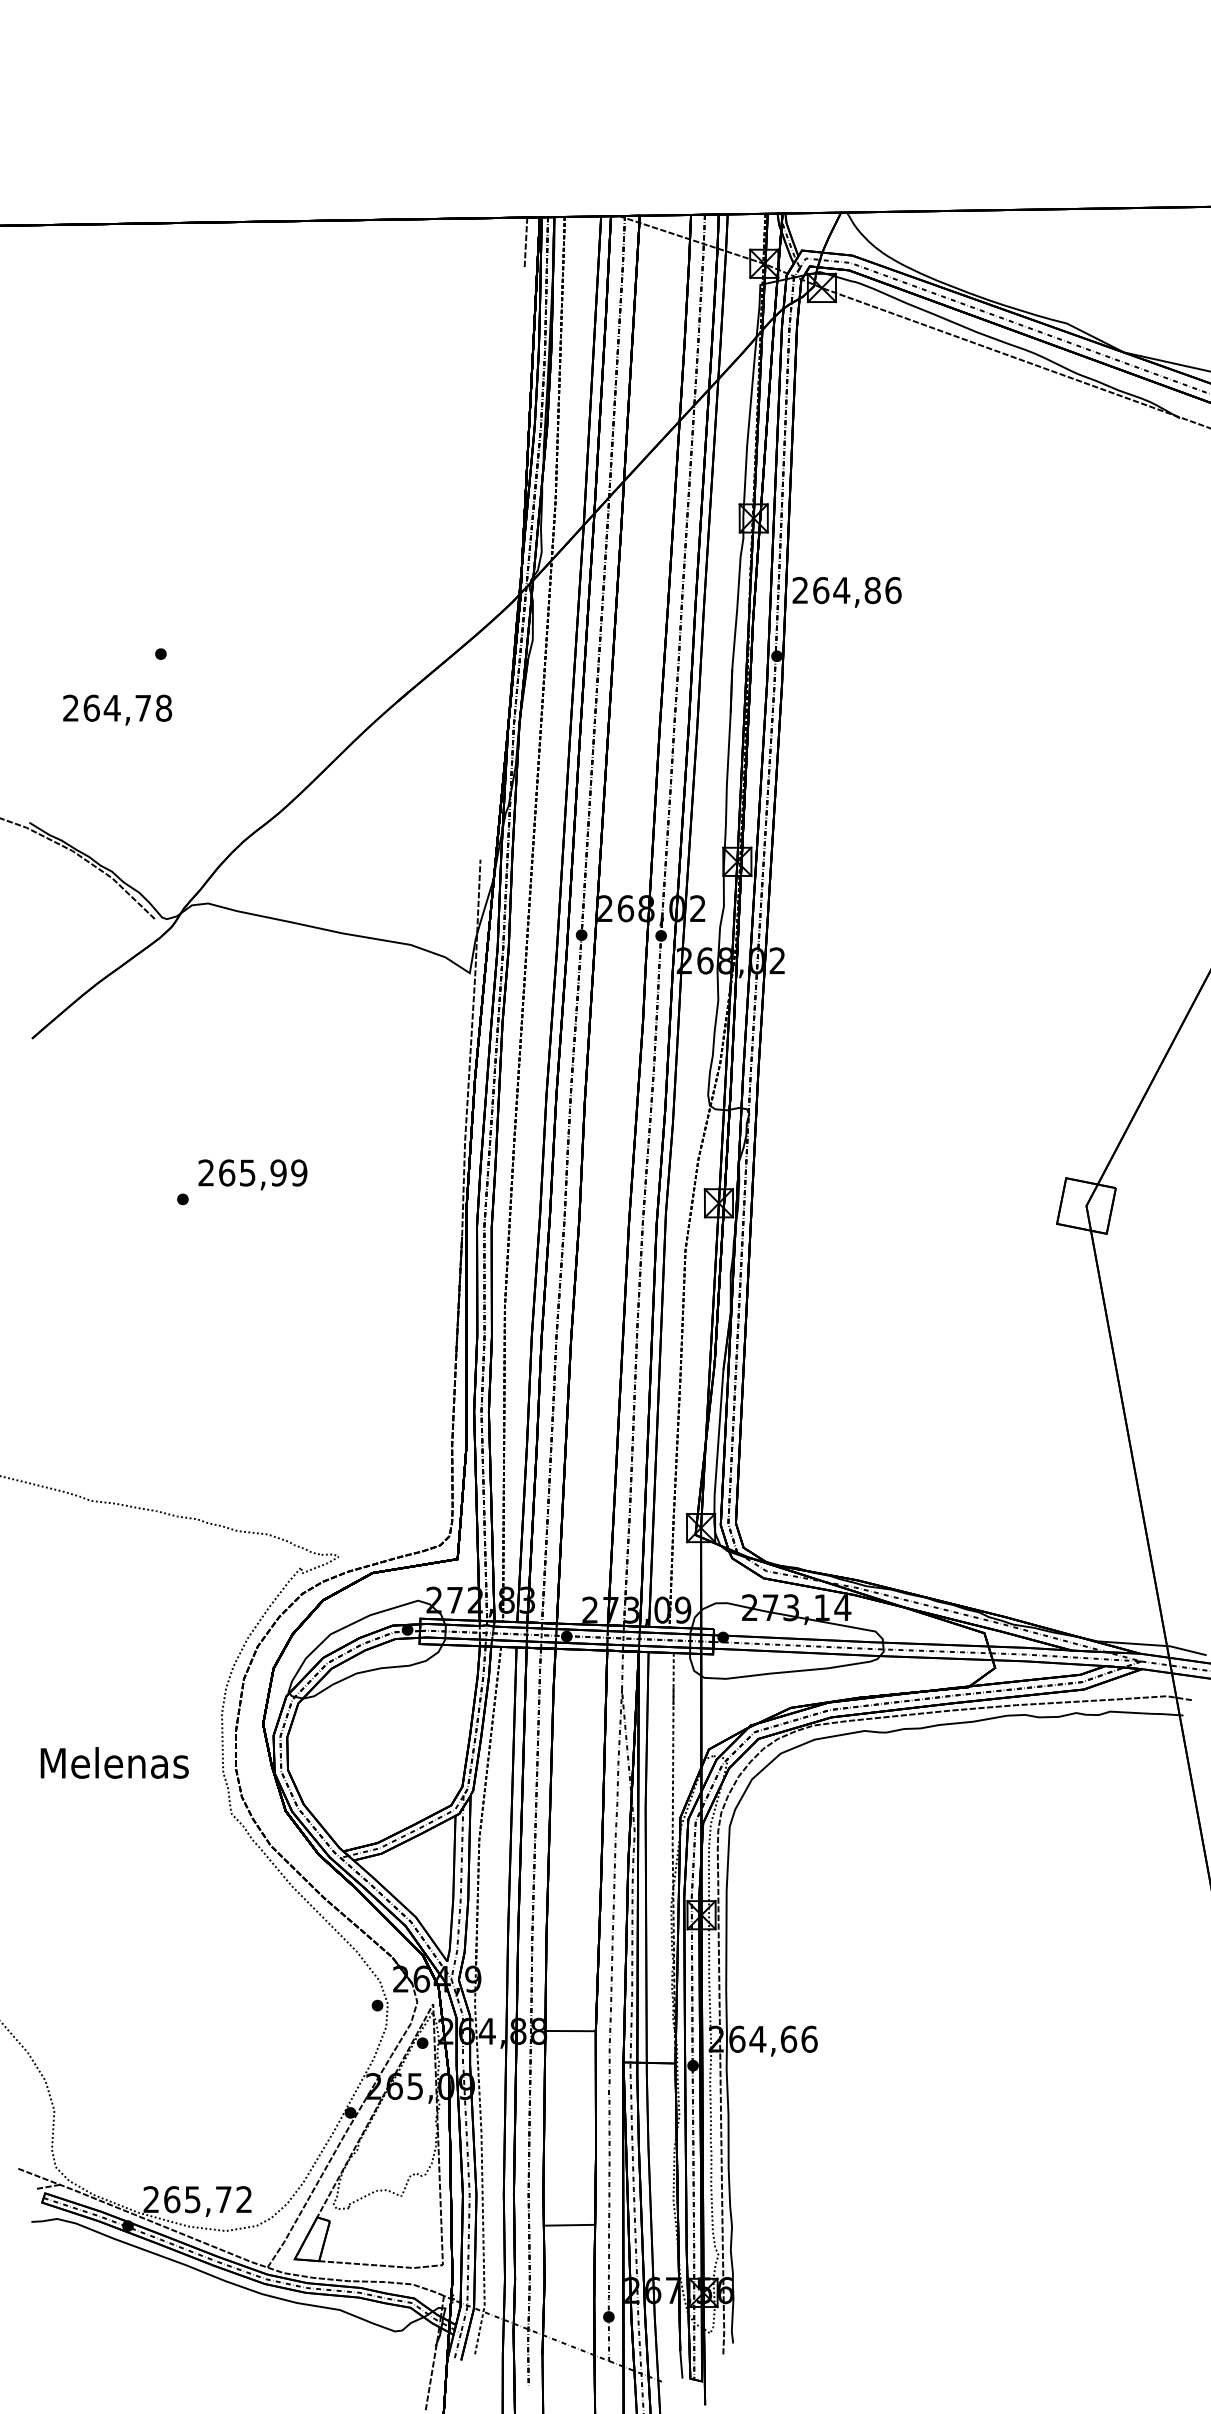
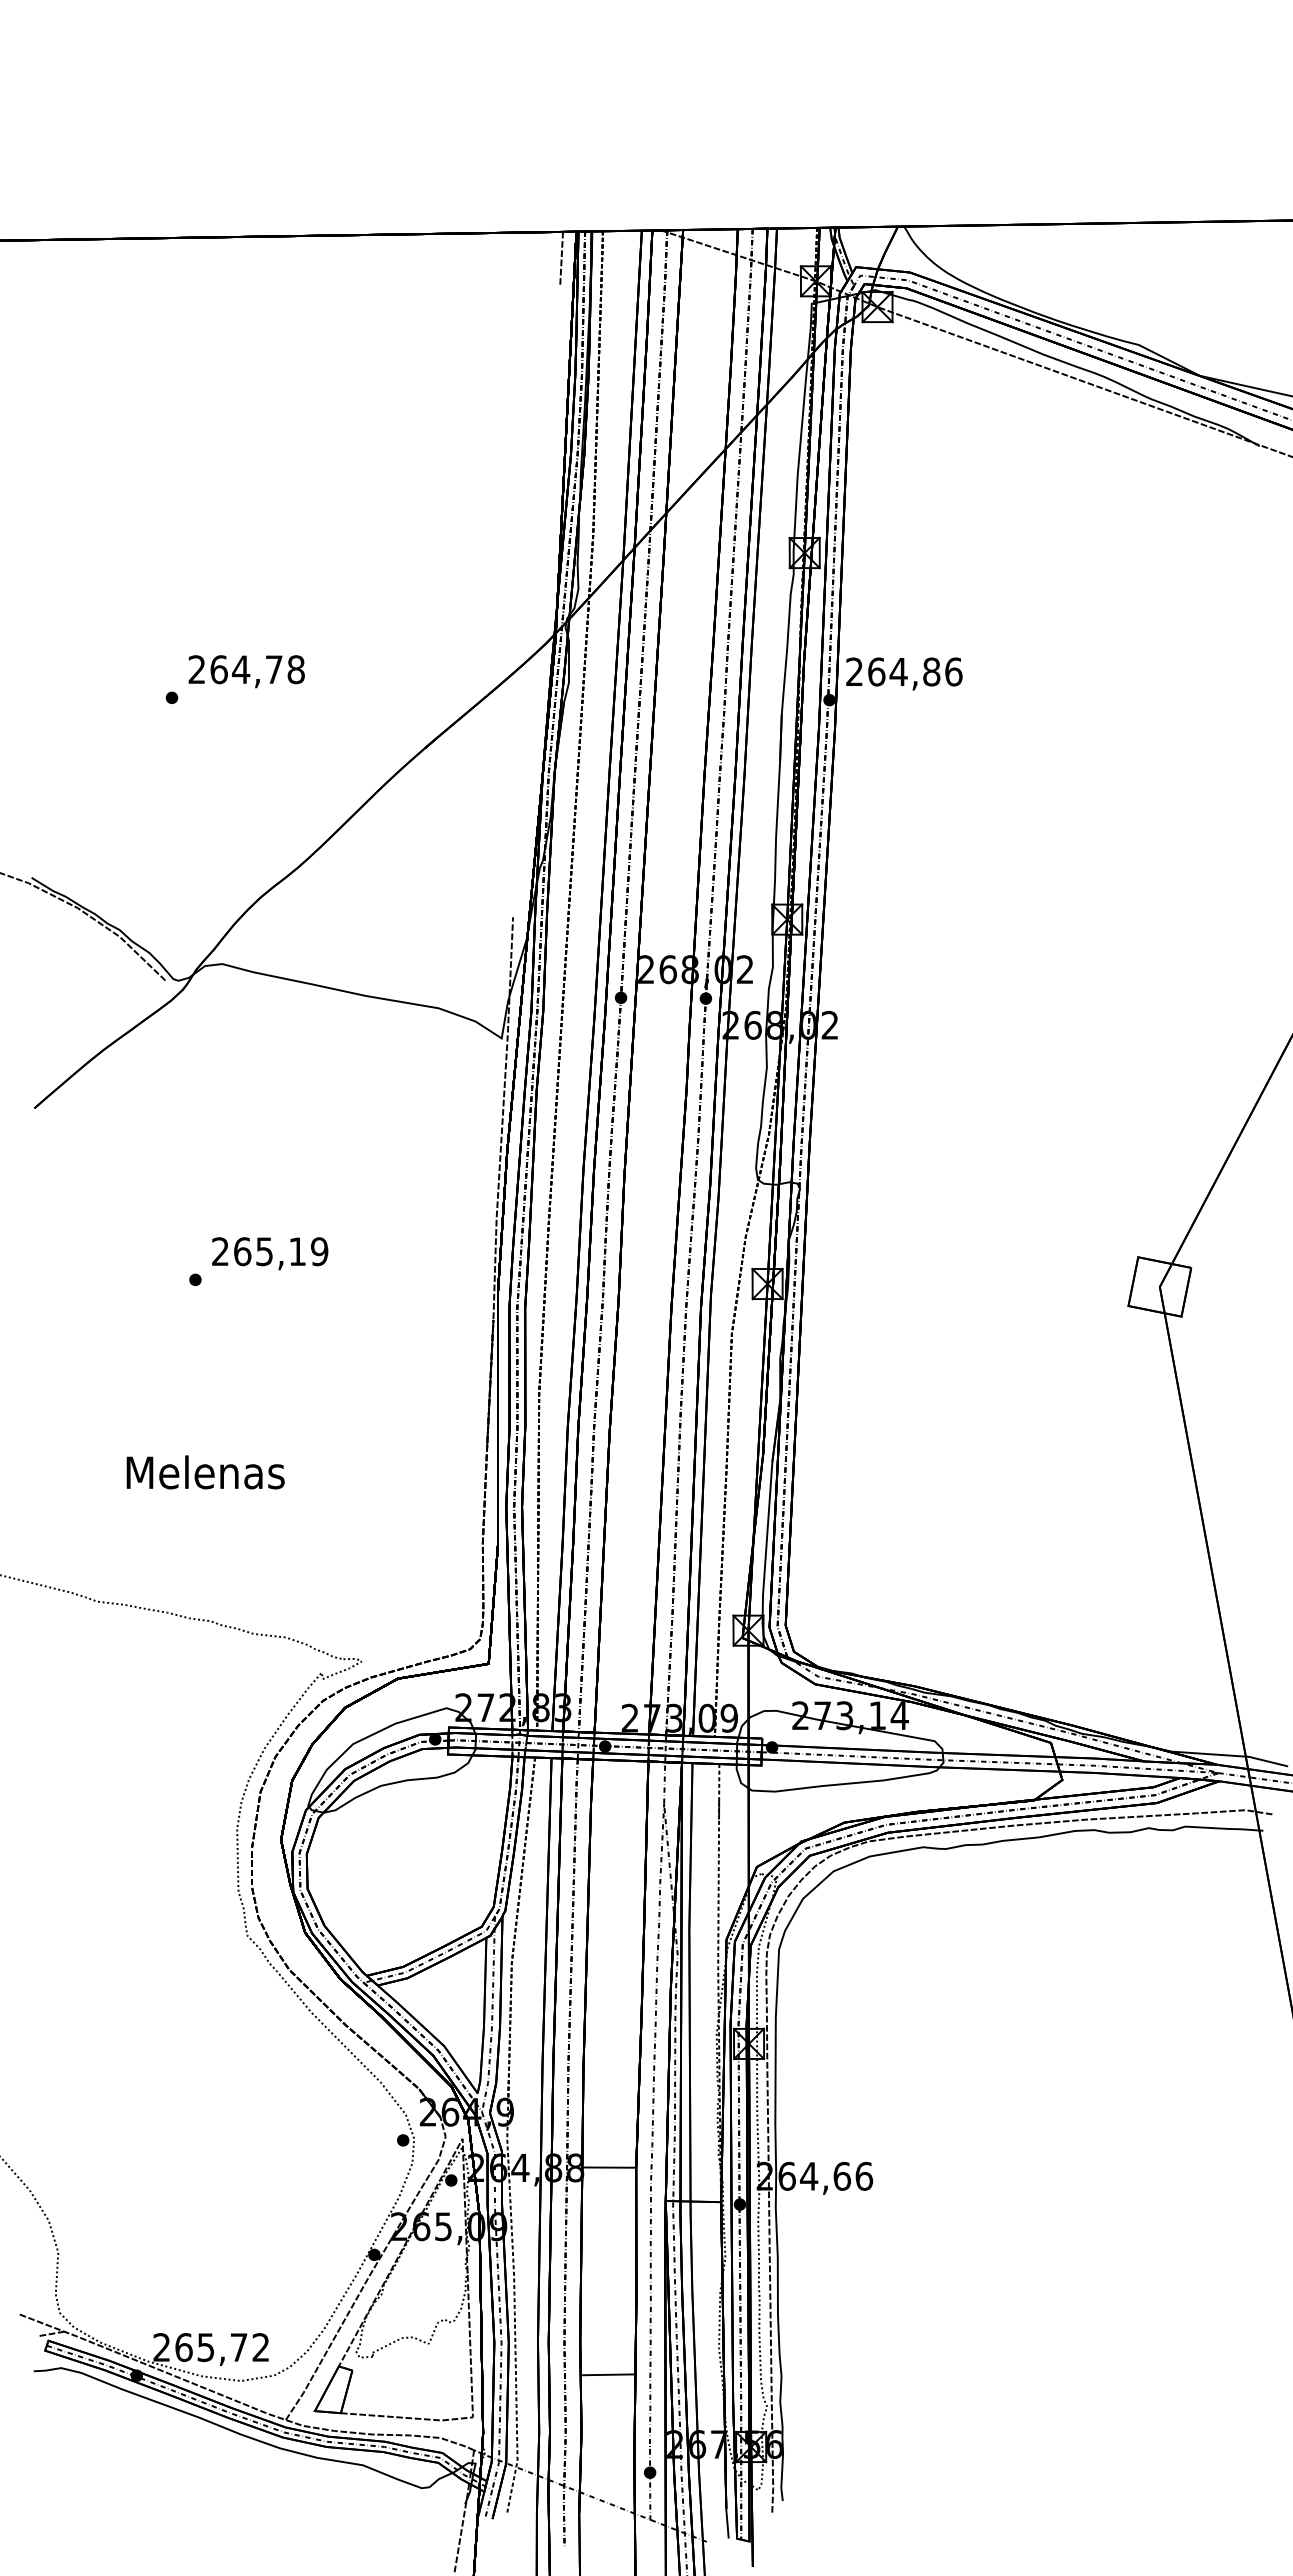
text: (847, 591) -> (904, 673), moved
text: (117, 709) -> (246, 671), moved
text: (278, 1172) -> (297, 1251), 265,99 -> 265,19
text: (114, 1763) -> (205, 1472), moved

